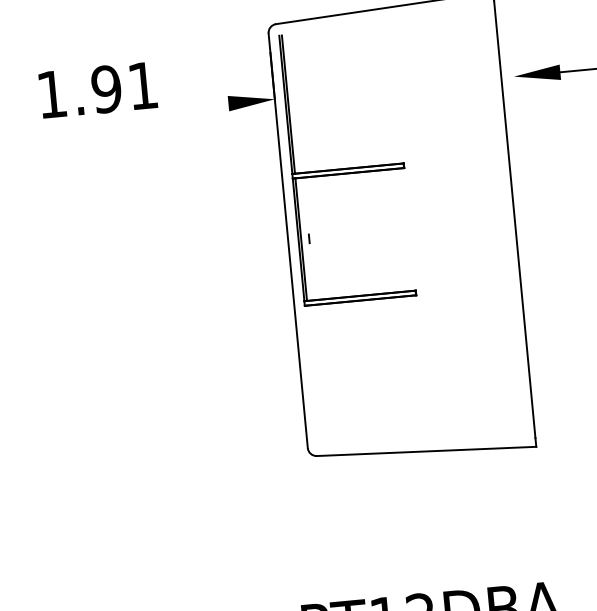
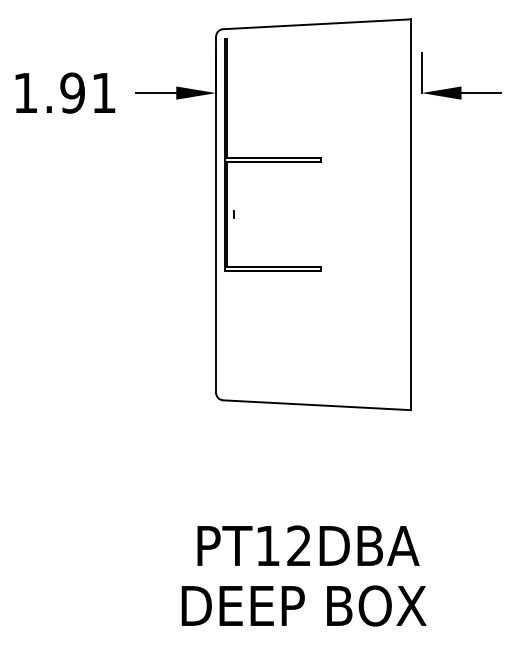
line: (511, 53) -> (421, 73), added
text: (98, 89) -> (65, 92), moved
line: (205, 106) -> (156, 93), added

